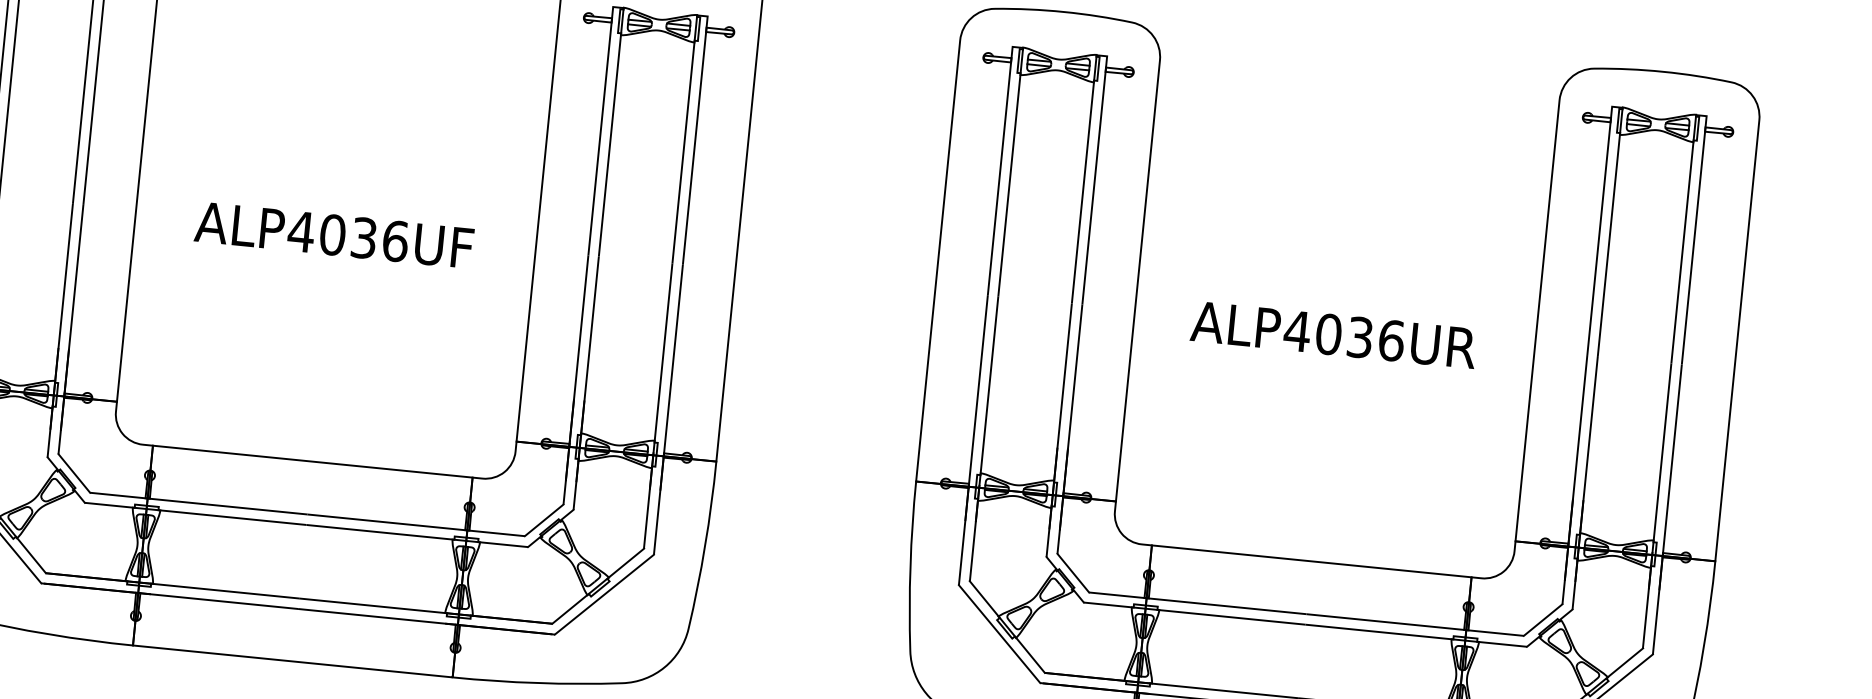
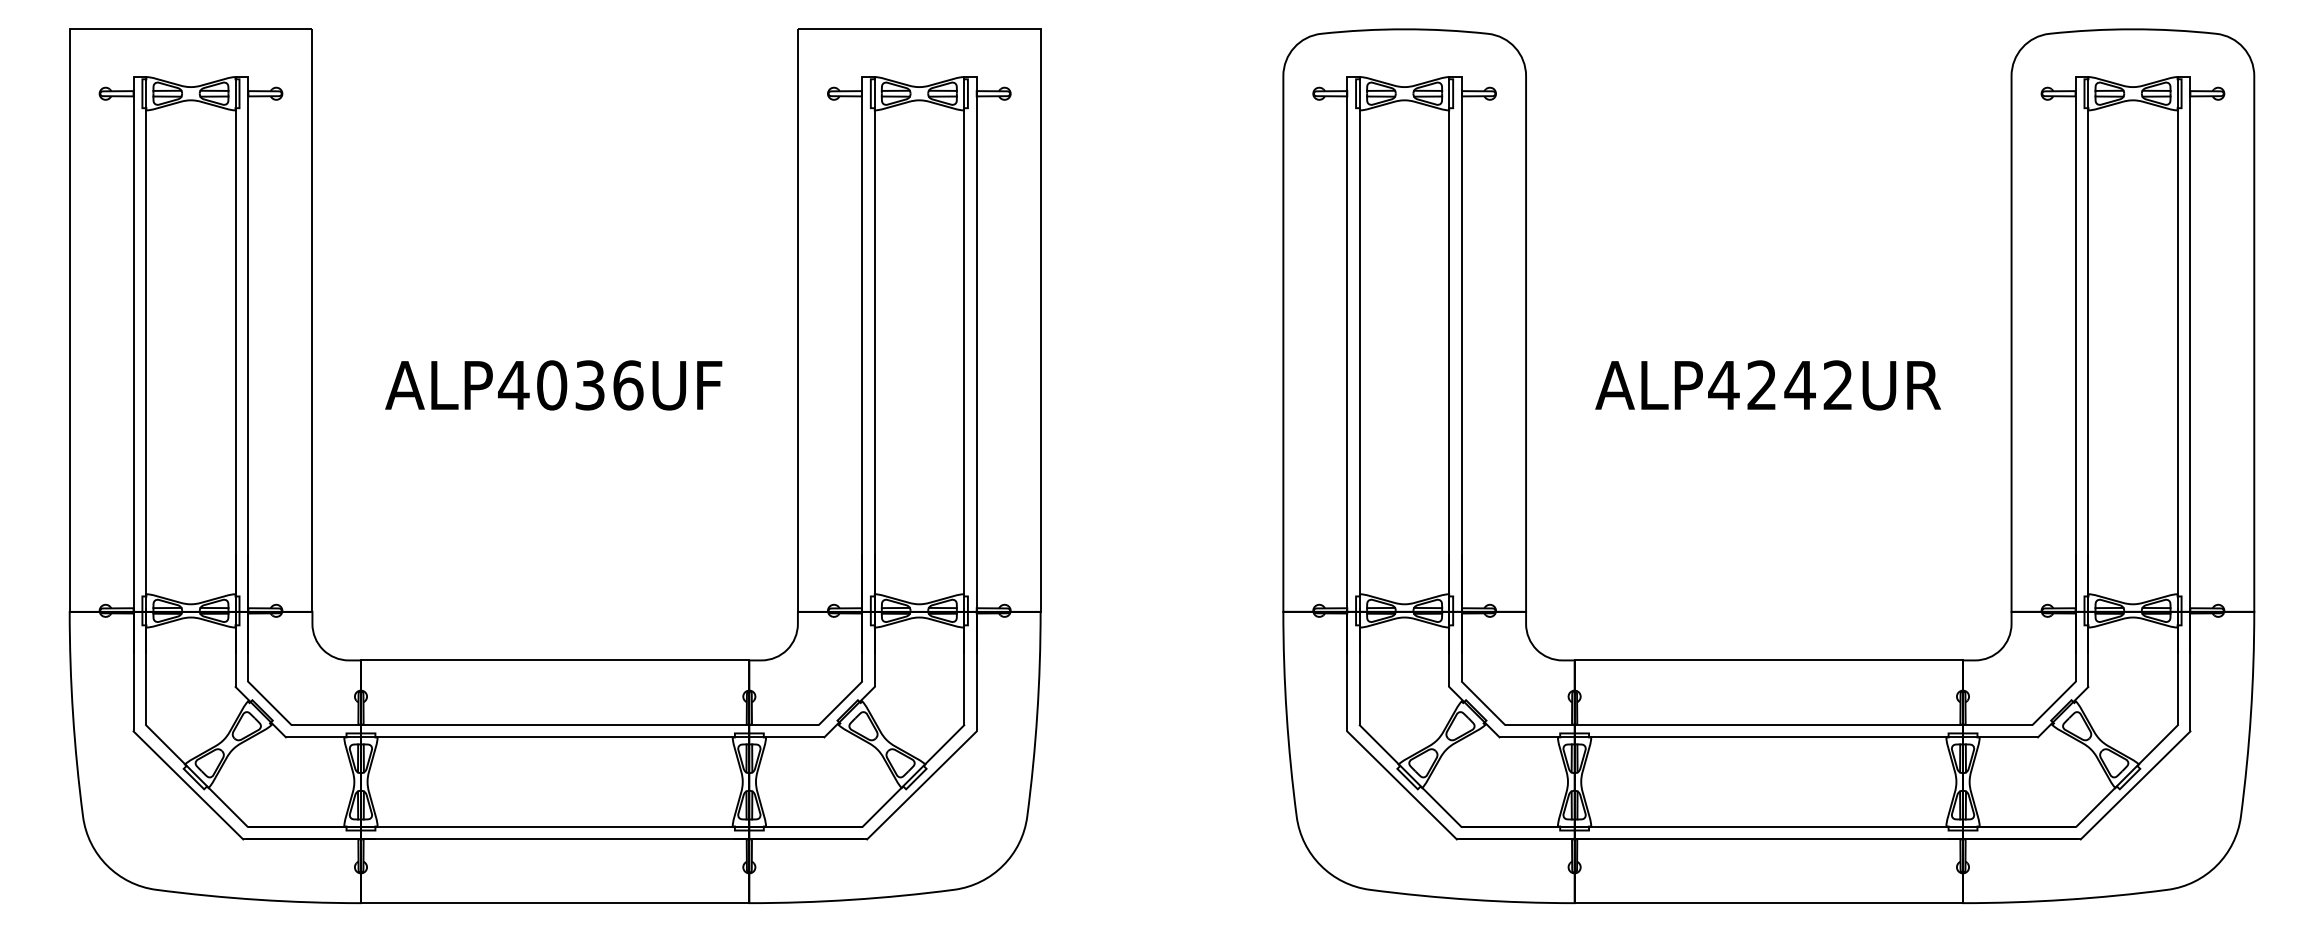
text: (1360, 337) -> (1800, 385), ALP4036UR -> ALP4242UR

